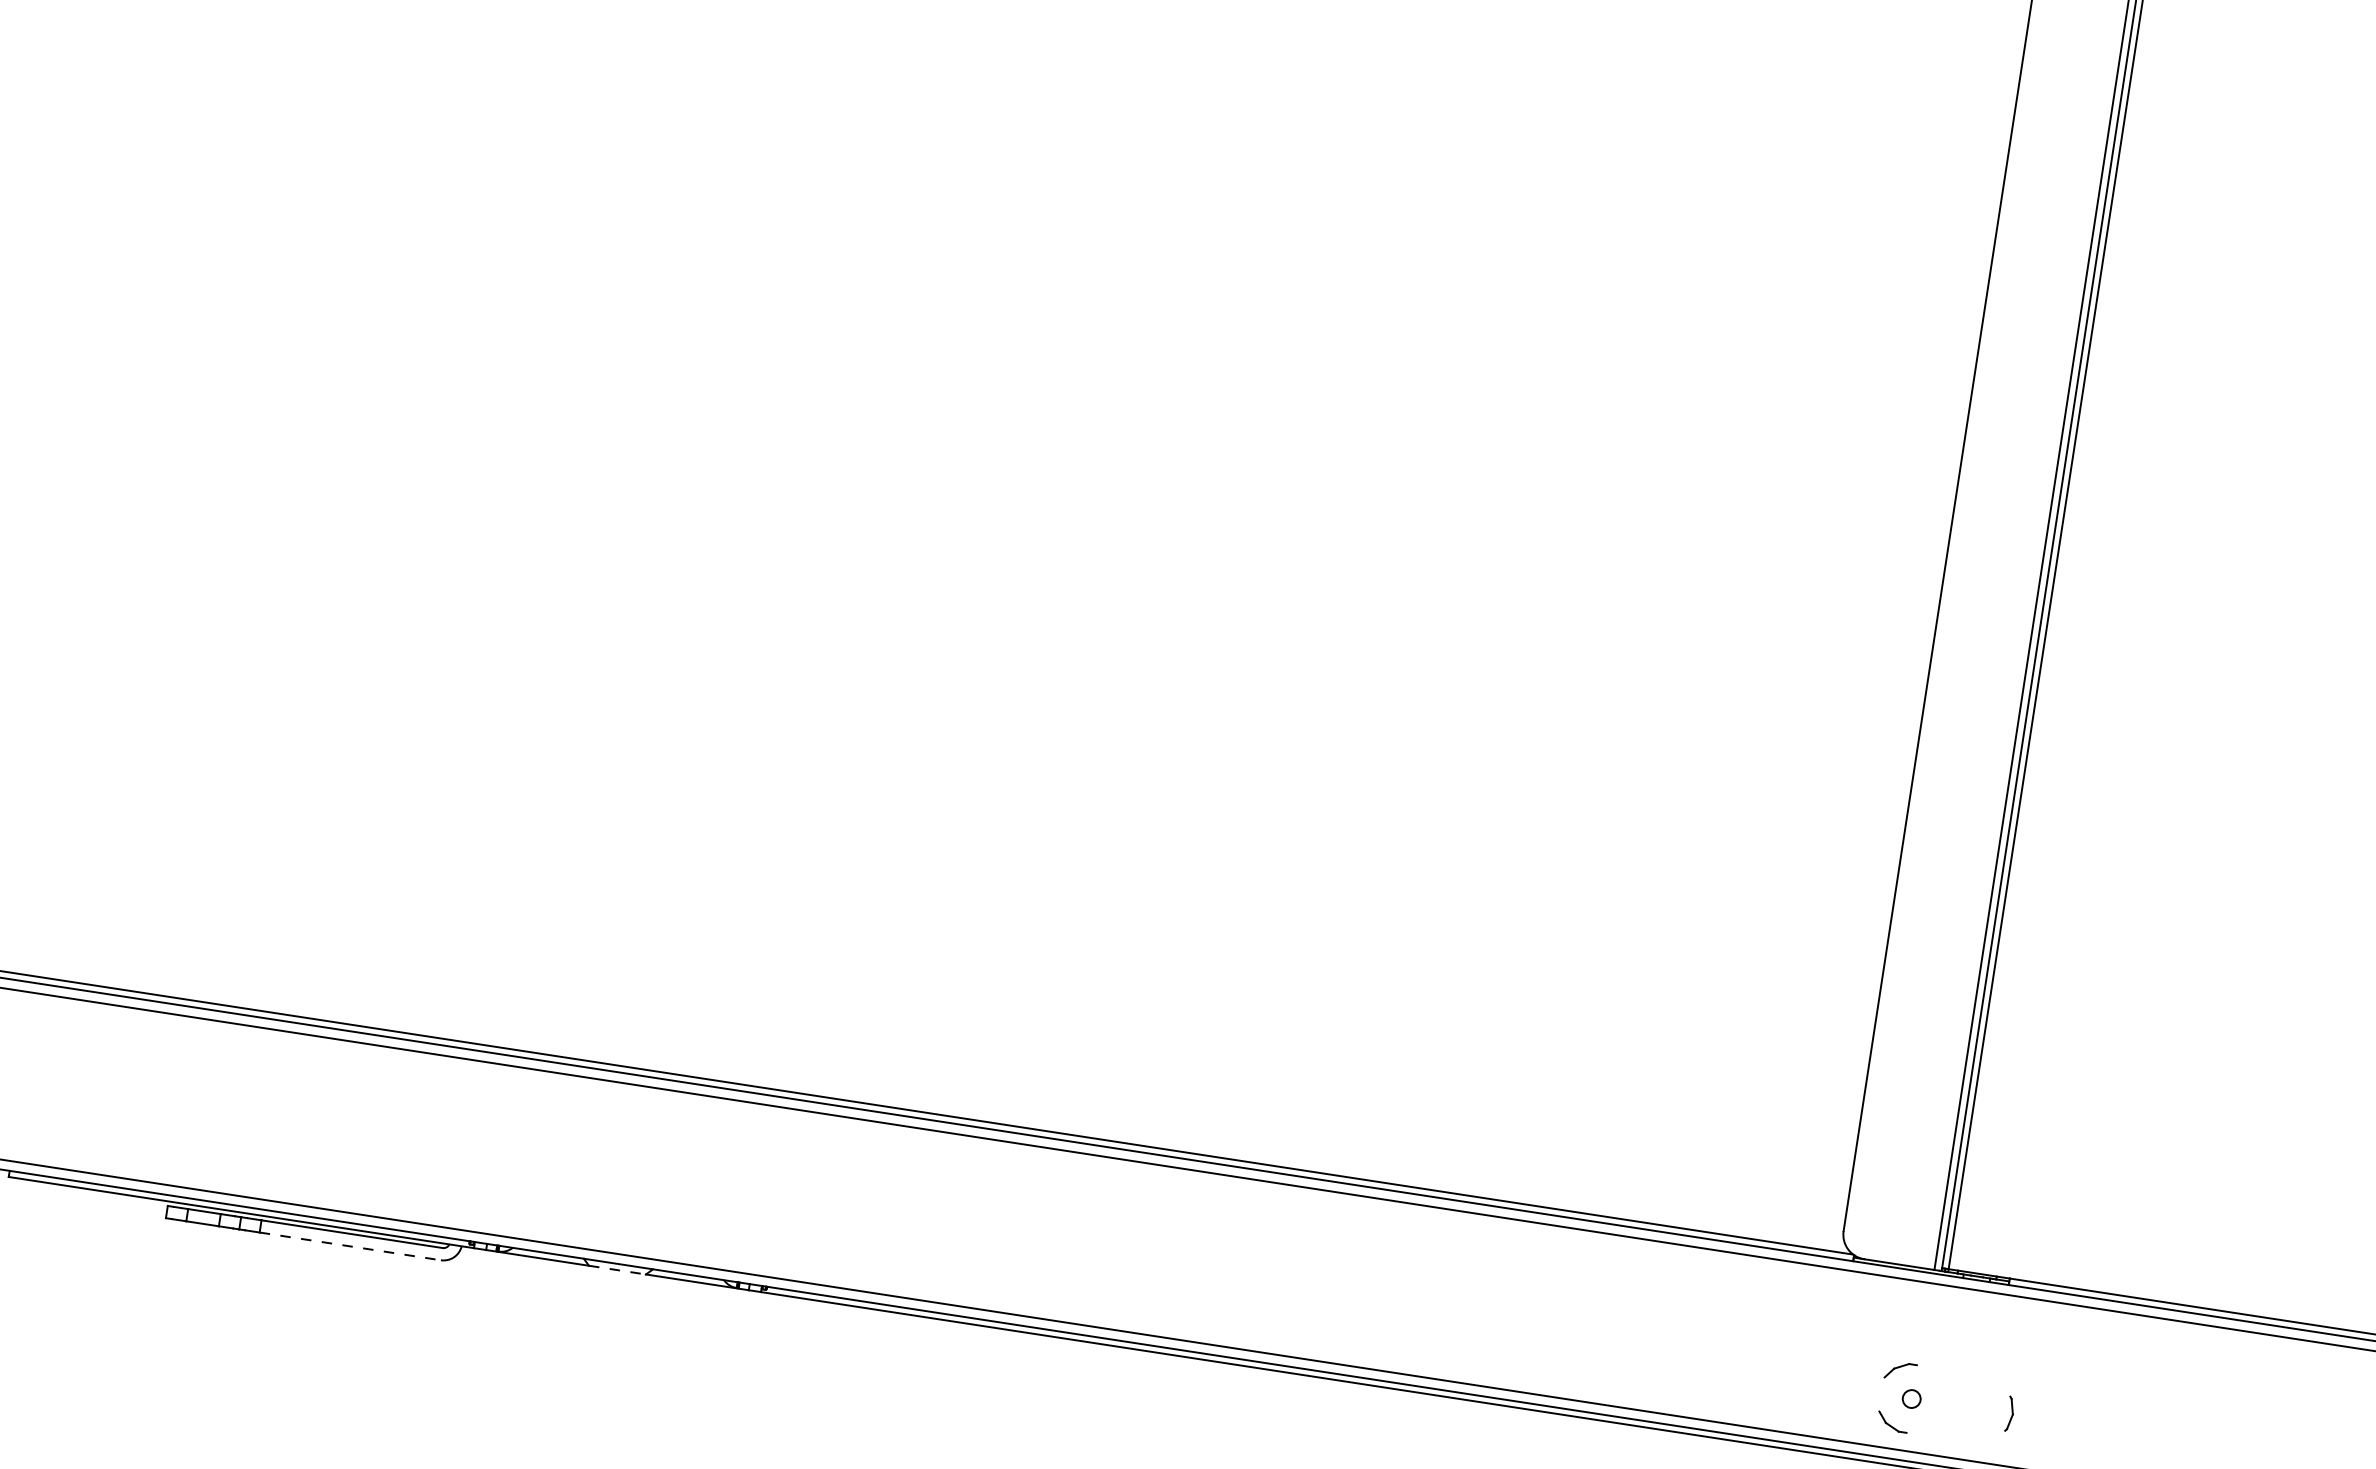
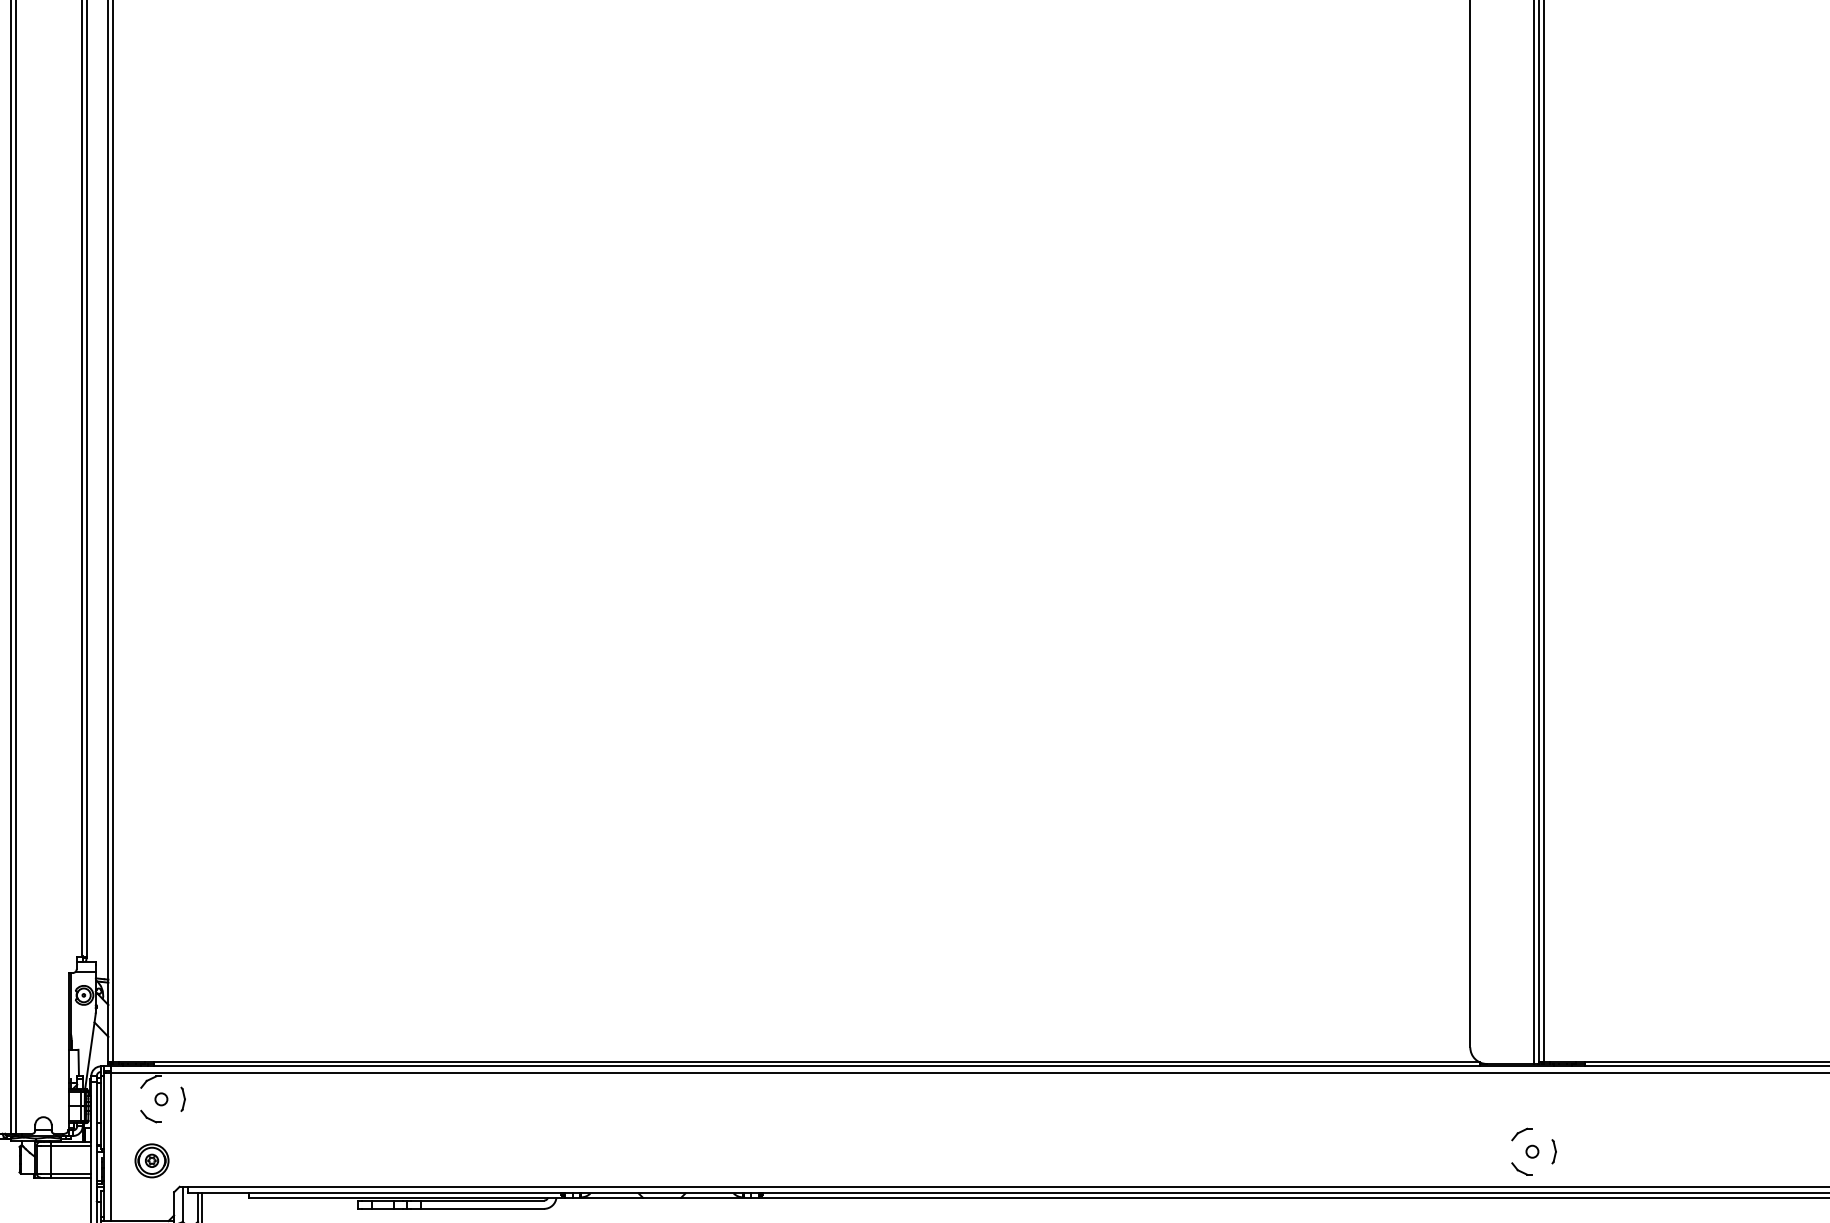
line: (351, 1245) -> (483, 1208), dashed -> solid
line: (618, 1270) -> (662, 1197), dashed -> solid
part: (2009, 1413) -> (1553, 1151), moved

